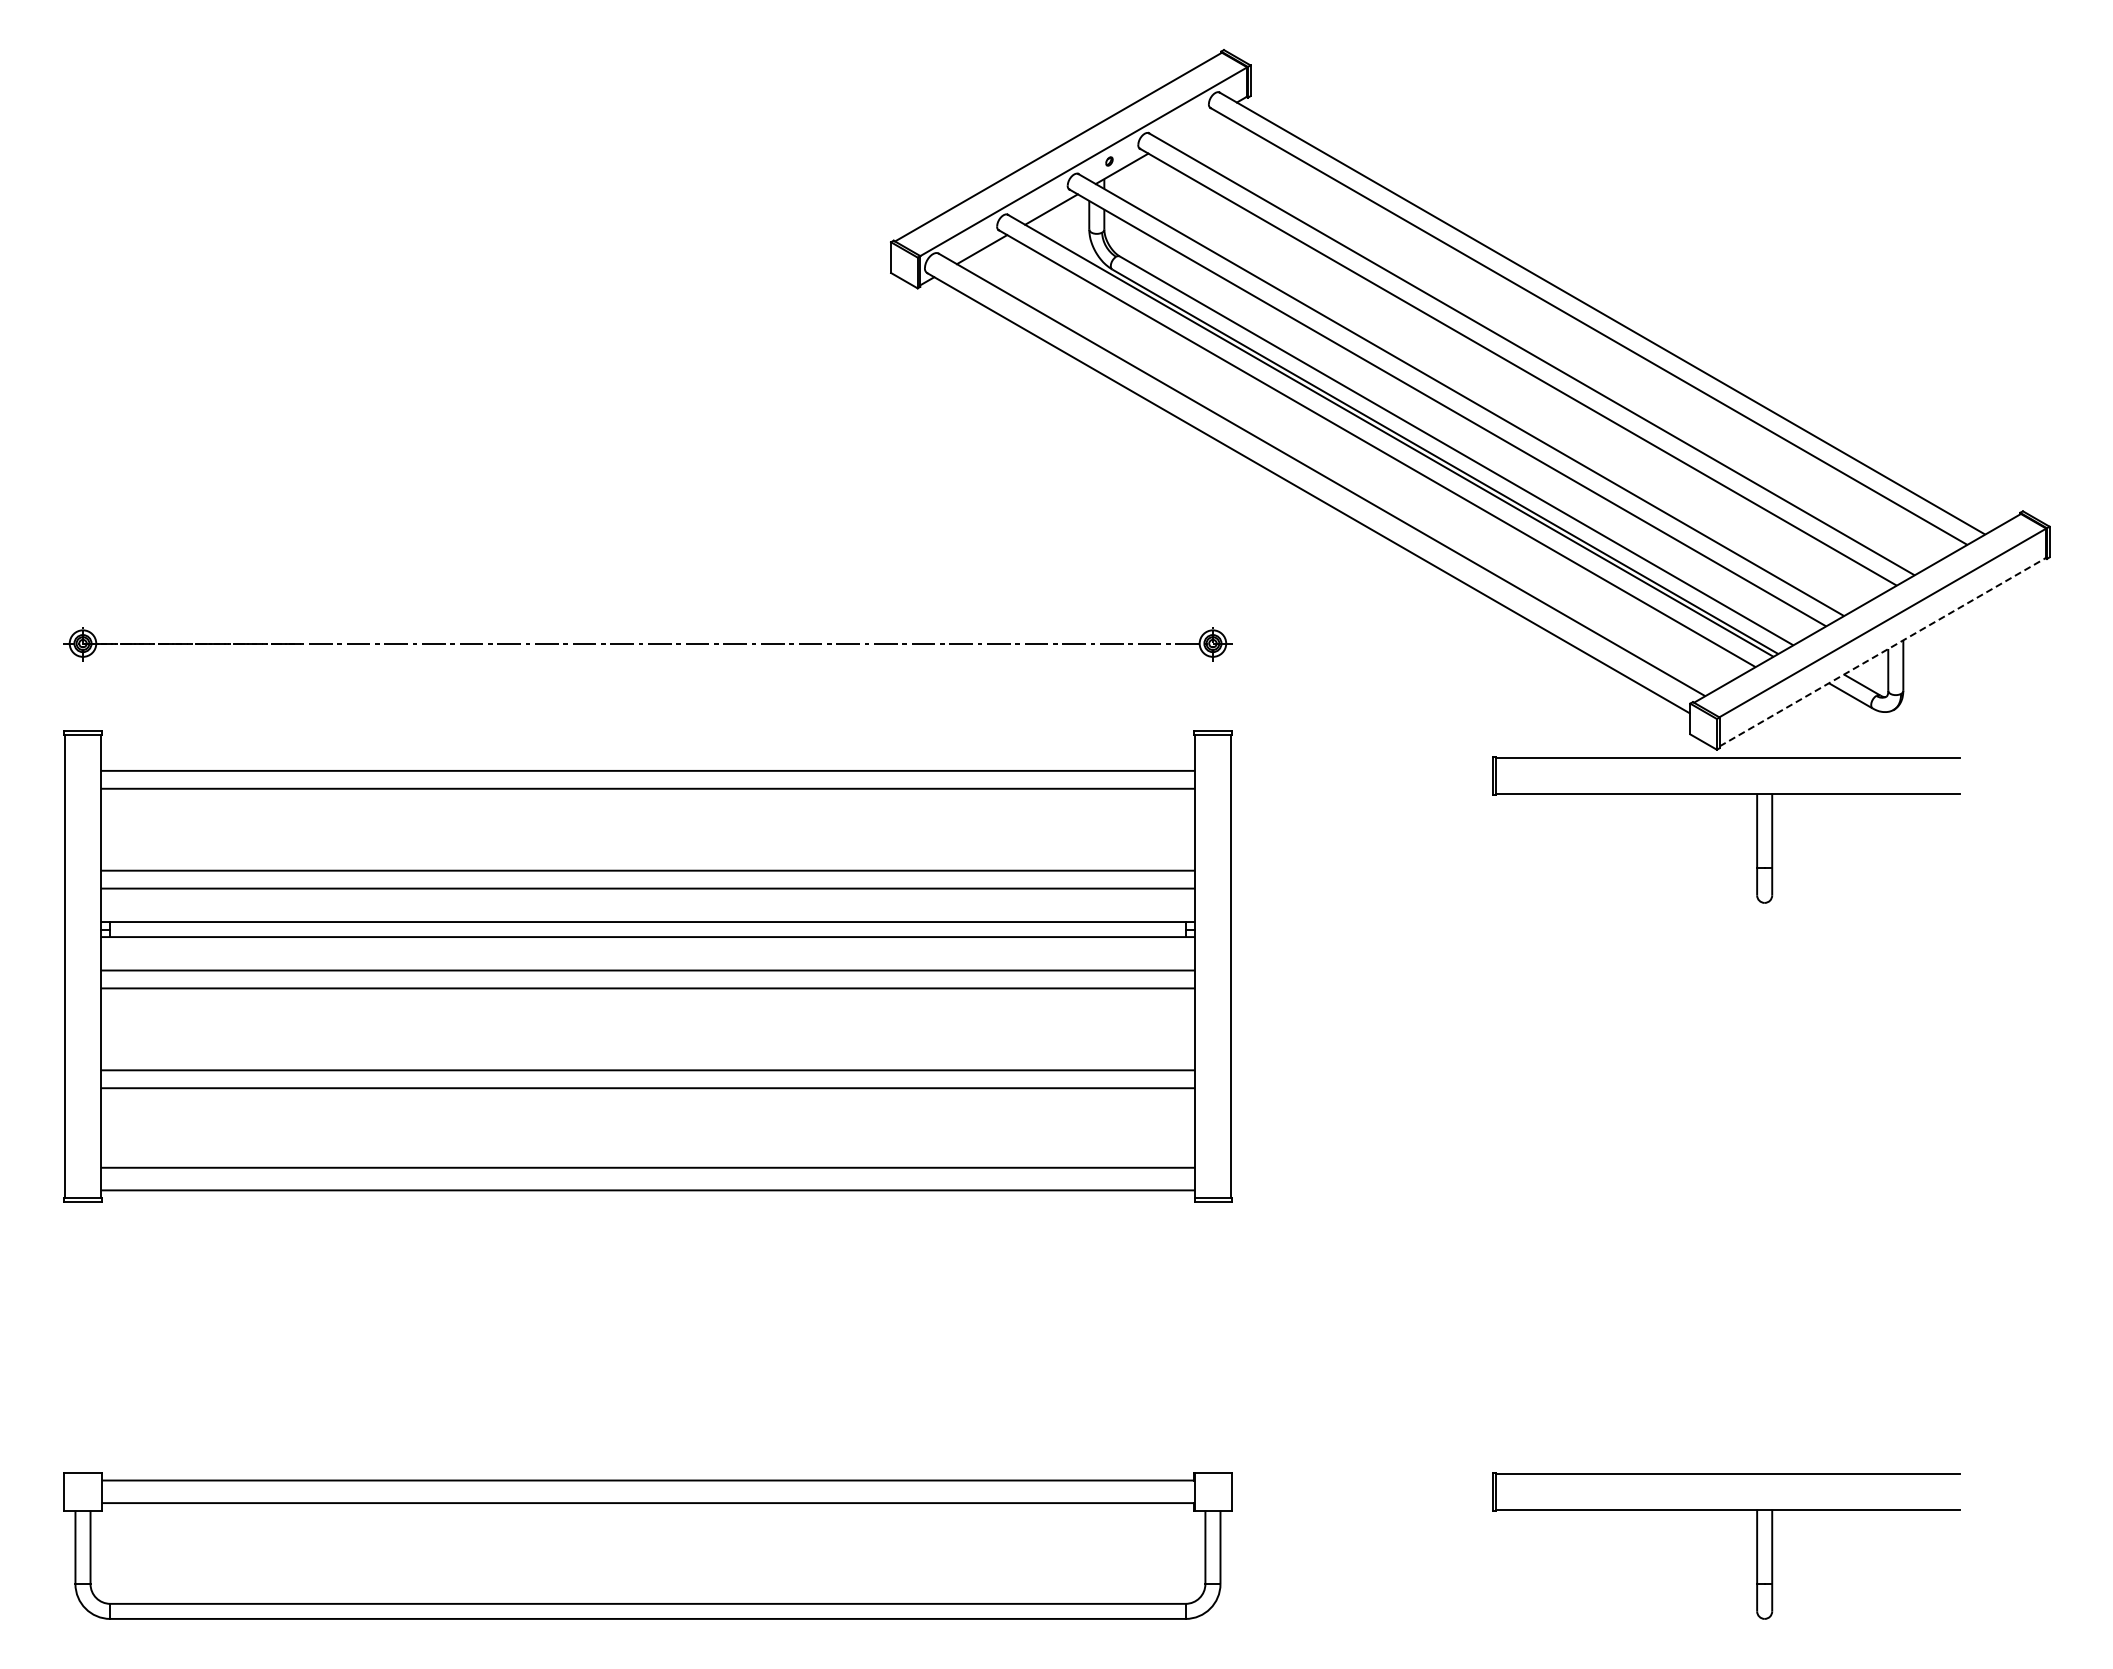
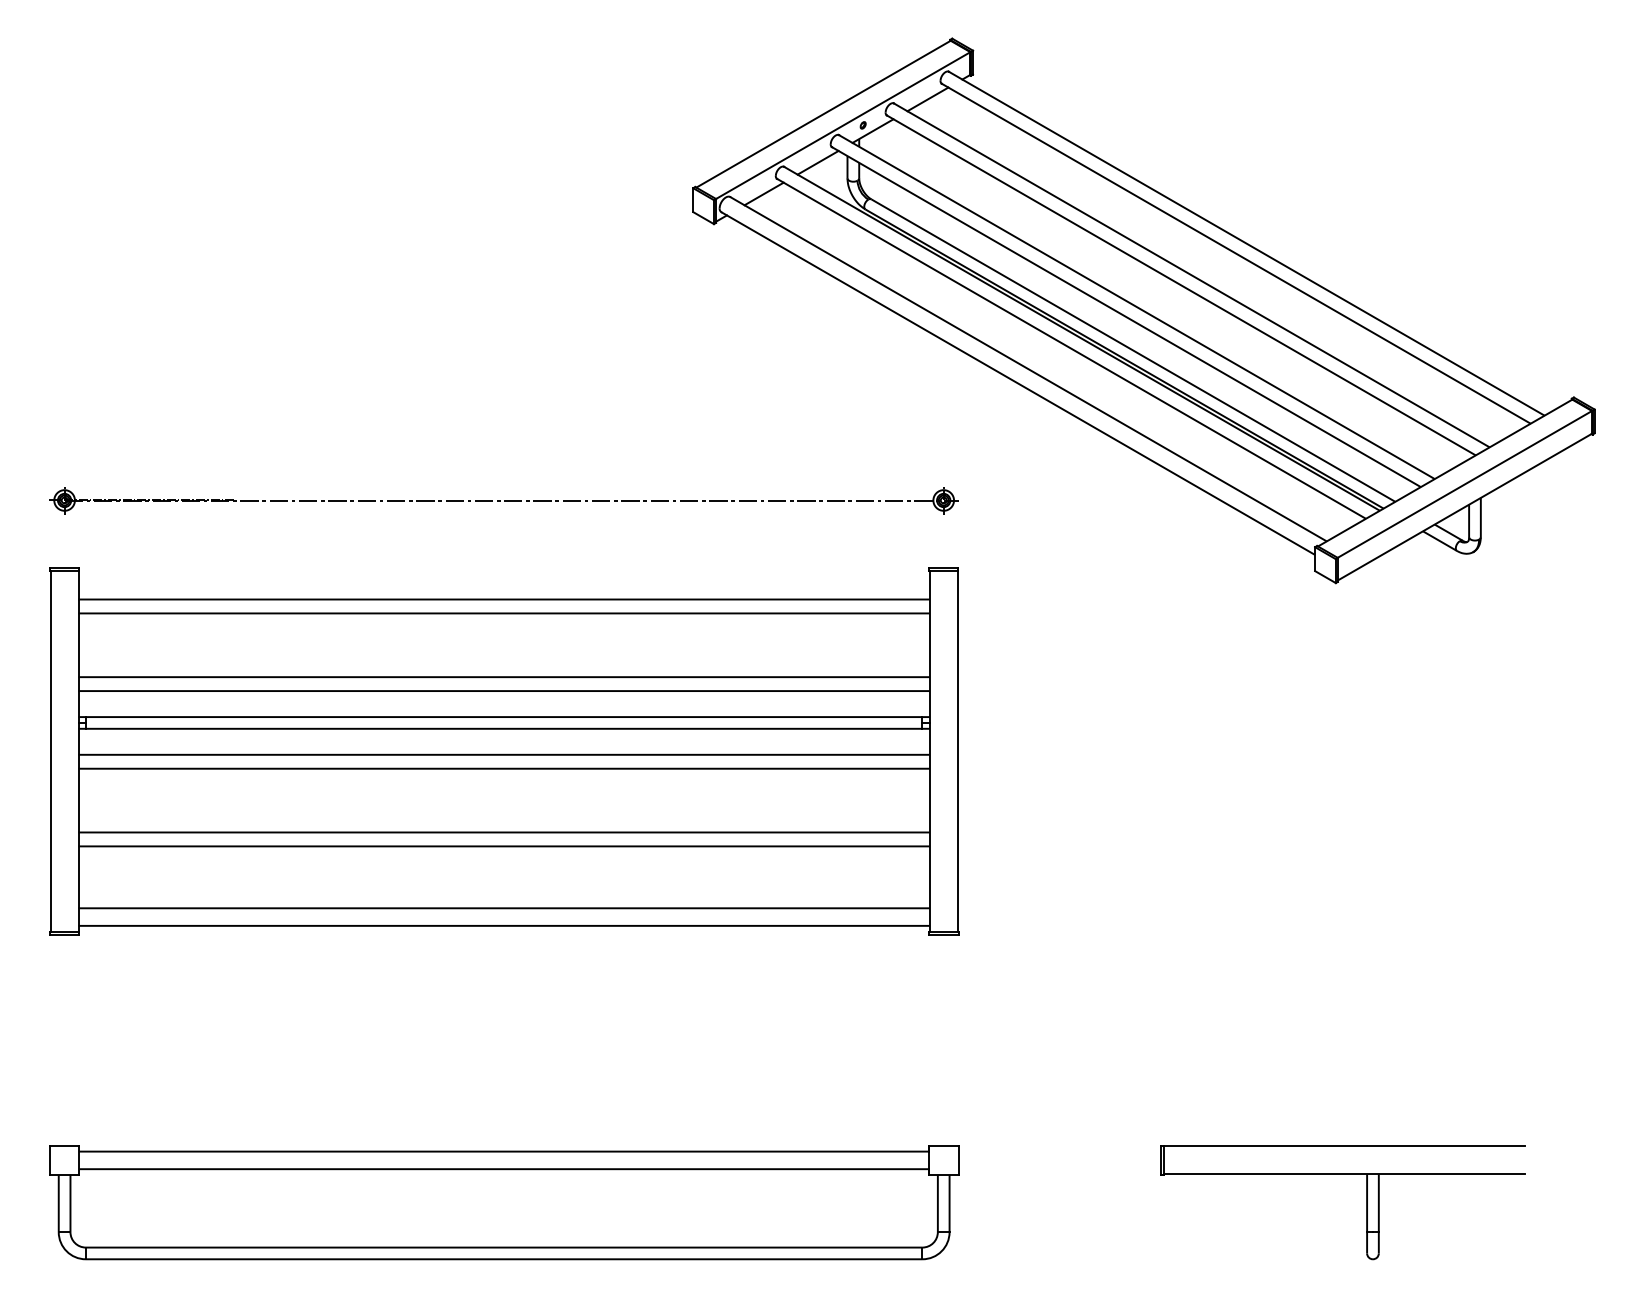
line: (1192, 127) -> (927, 98), added
line: (1882, 652) -> (1464, 507), dashed -> solid
part: (1756, 829) -> (1366, 645), removed

